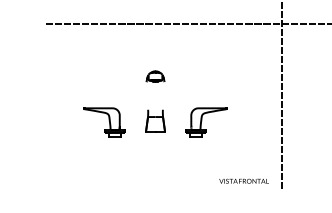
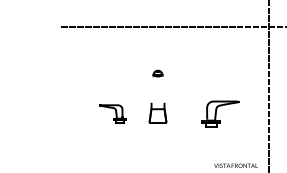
part: (155, 76) -> (157, 73), size x0.6
part: (104, 122) -> (113, 114), size x0.7
part: (206, 122) -> (220, 114), moved

